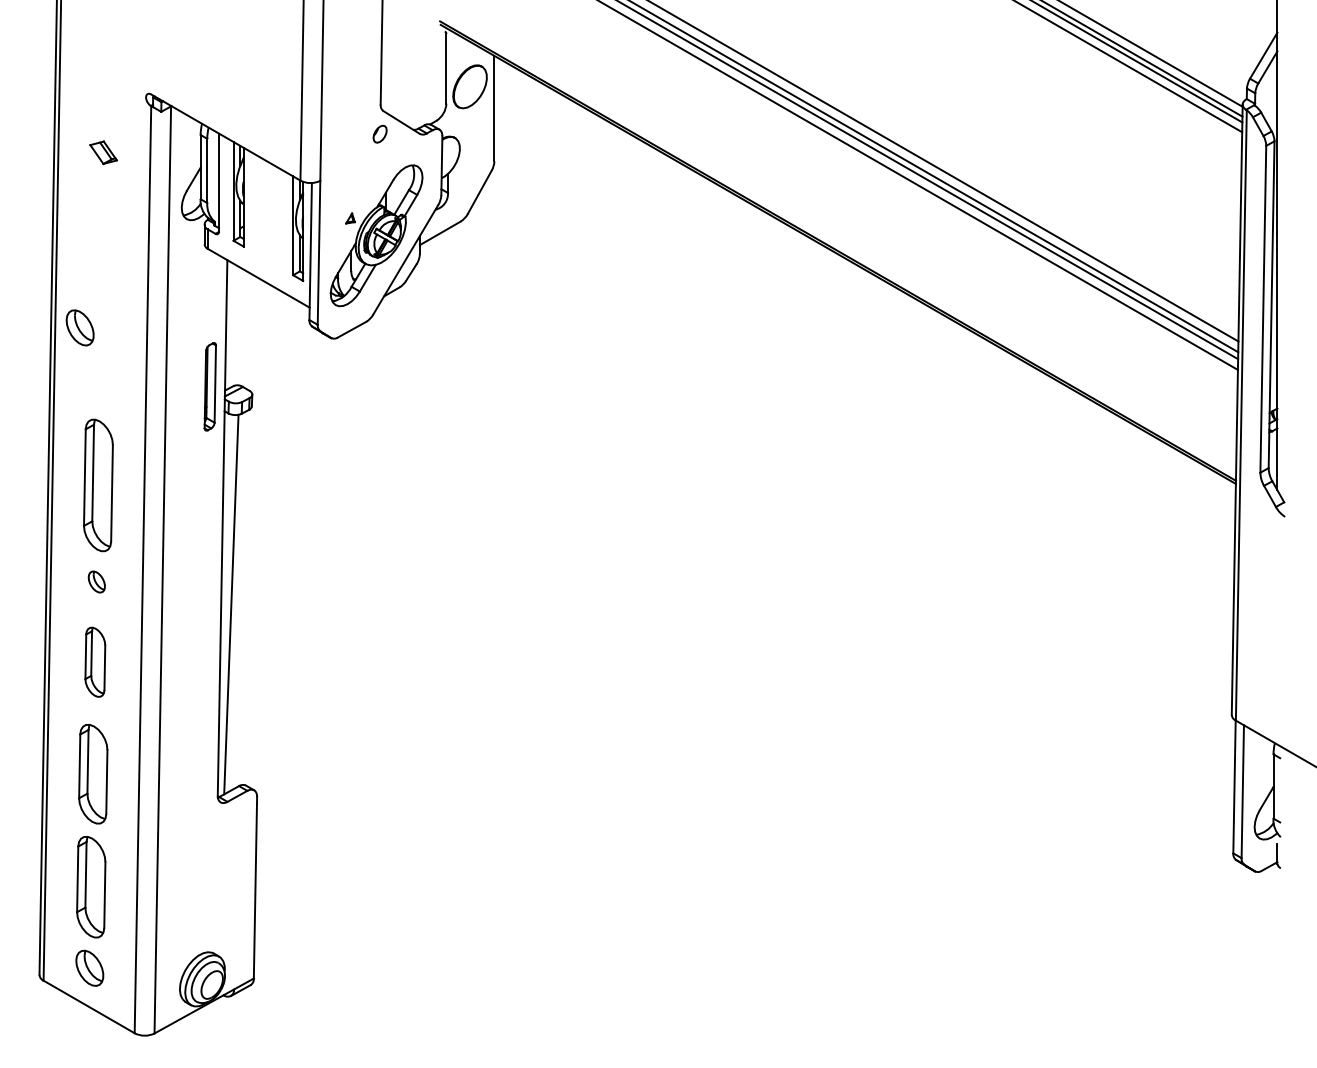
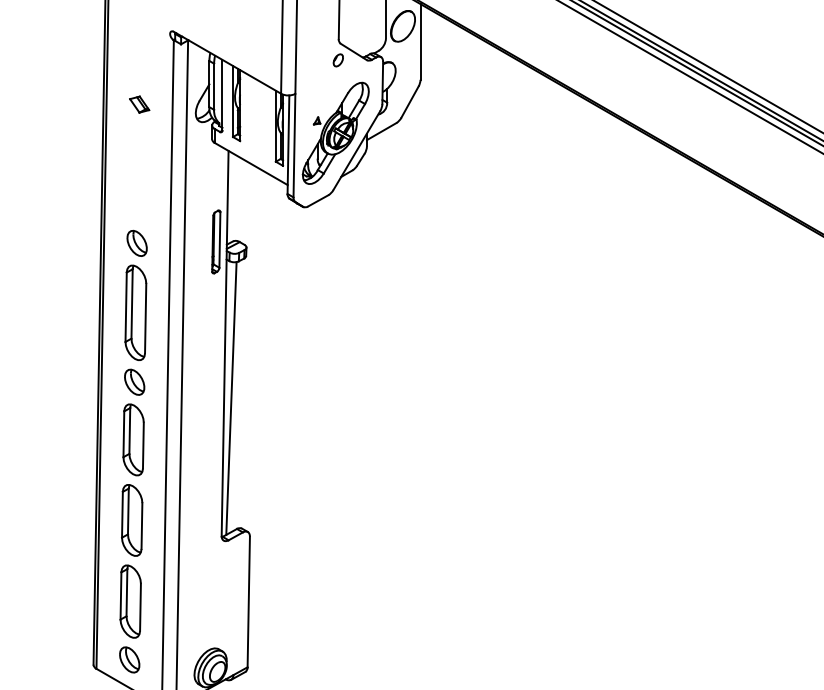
part: (103, 152) -> (139, 104), moved
part: (79, 327) -> (136, 243), moved
part: (96, 581) -> (134, 381), size x1.67
part: (95, 662) -> (133, 440), size x1.43

